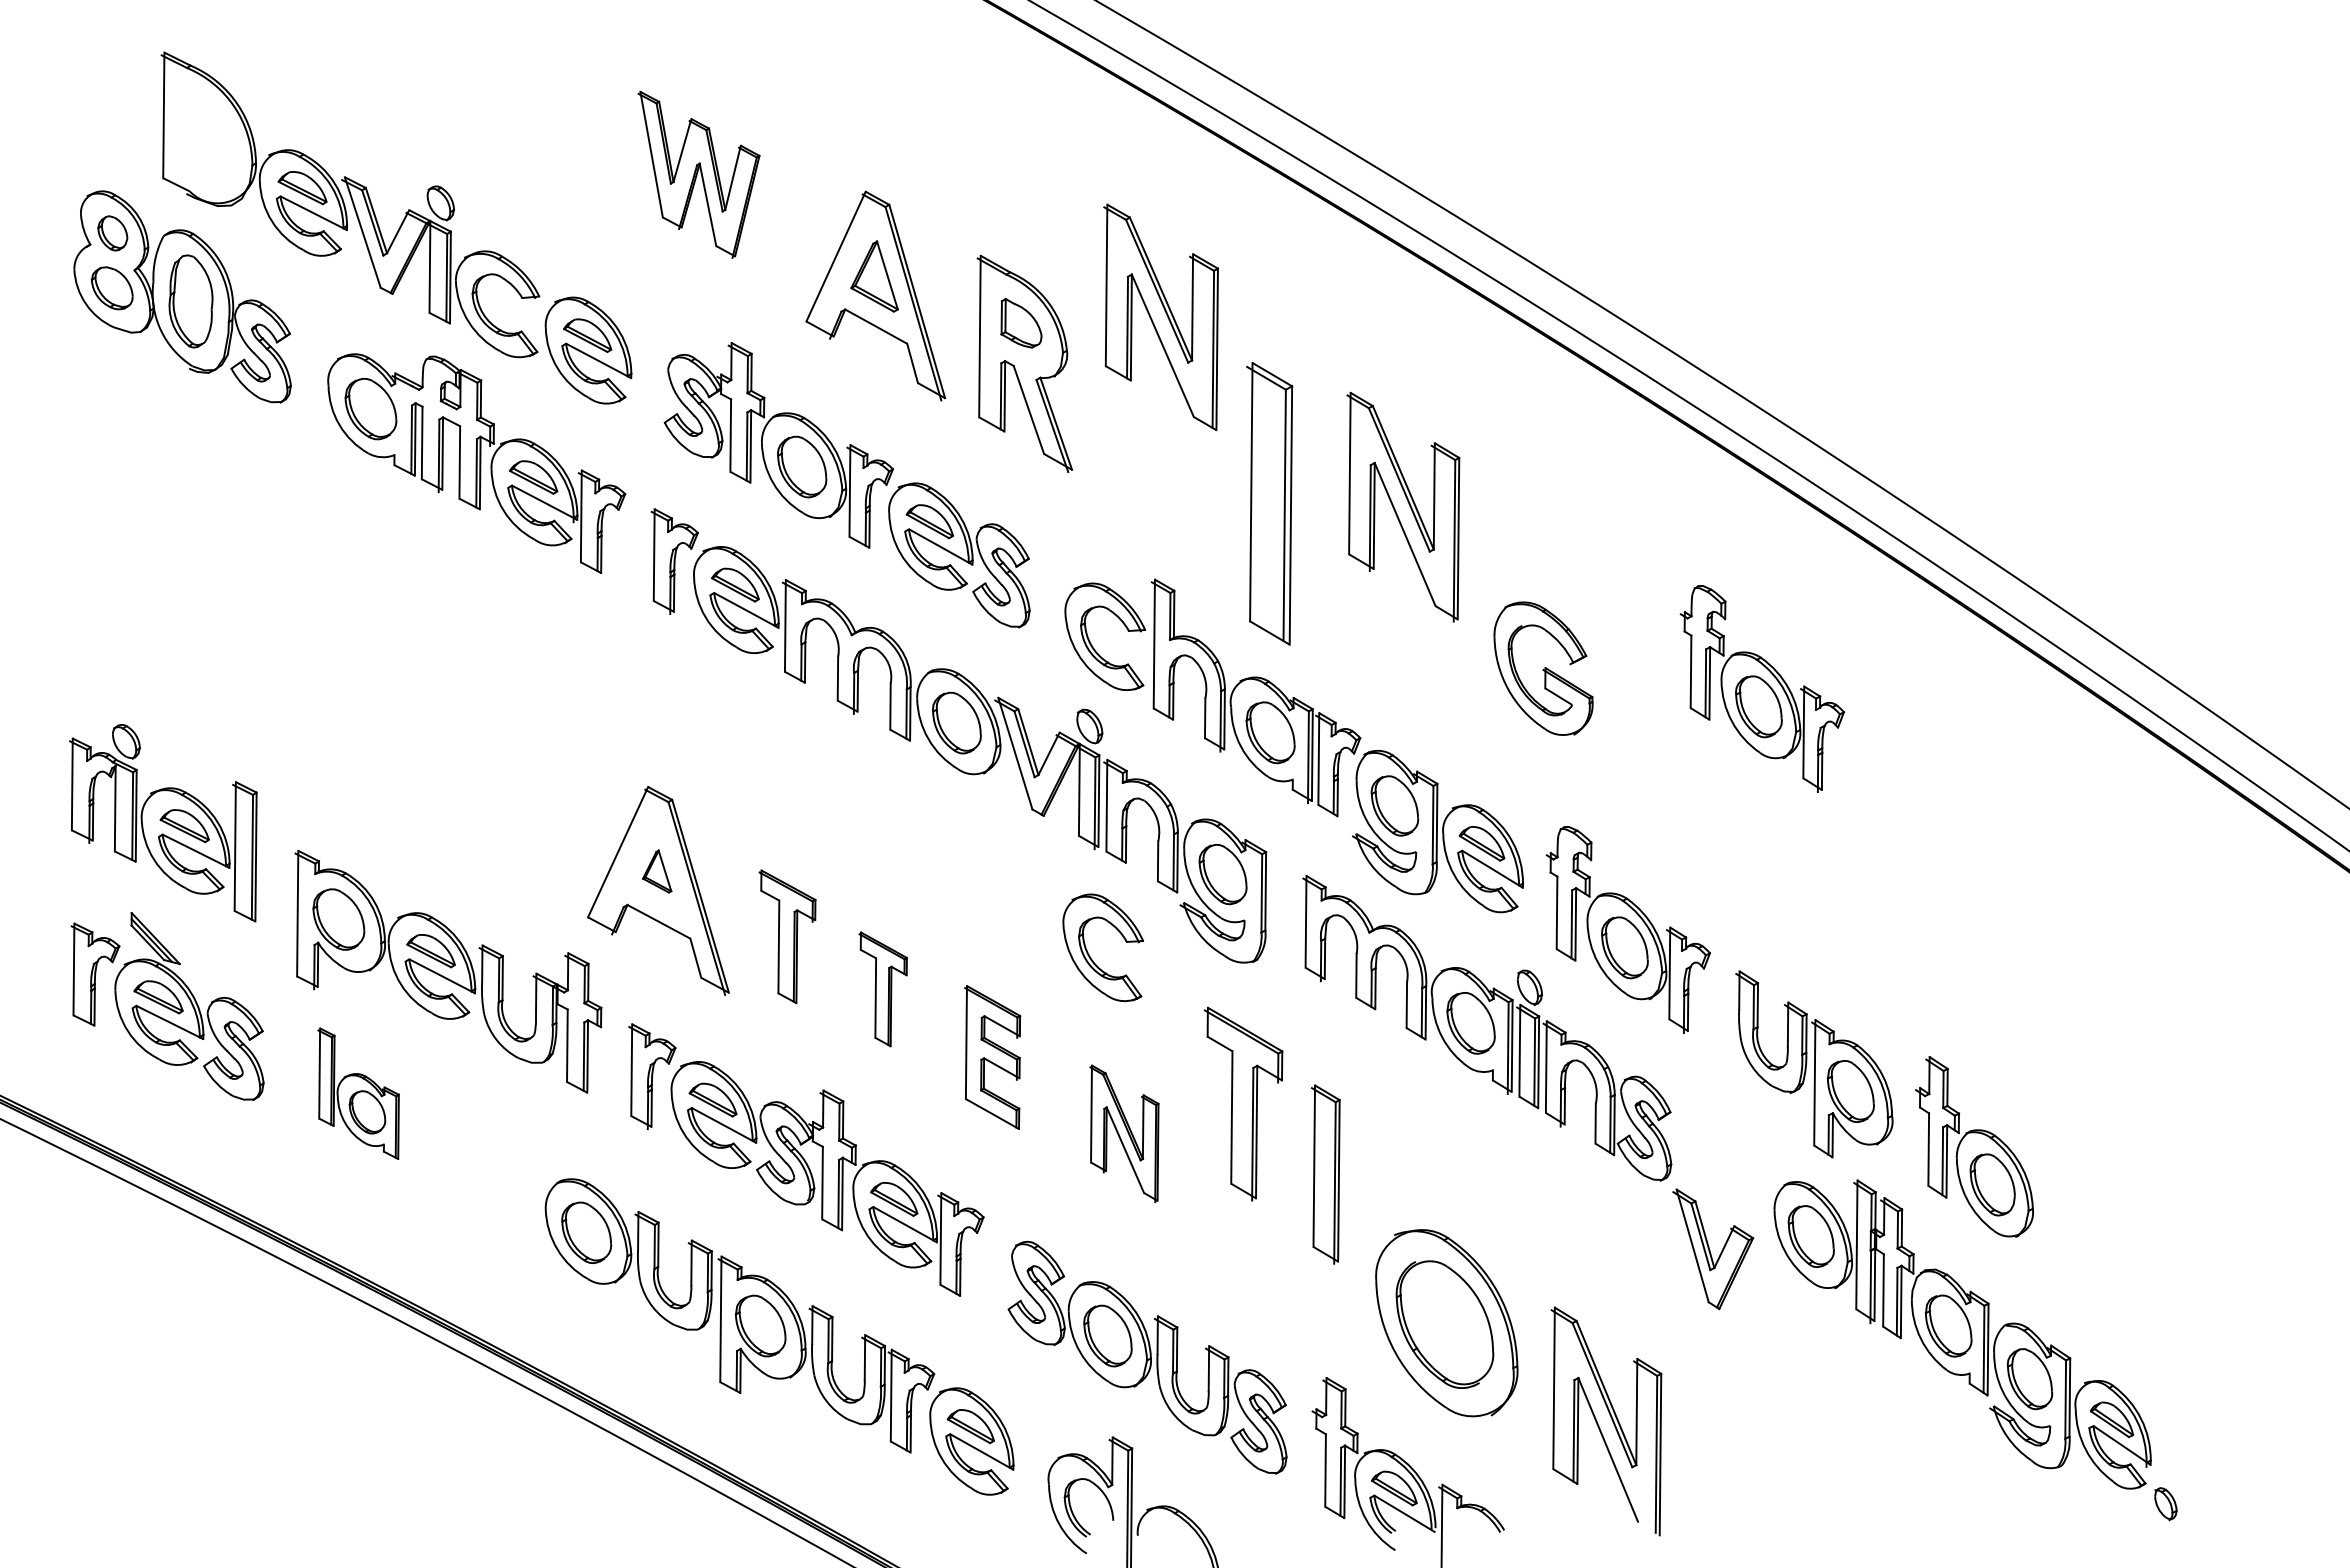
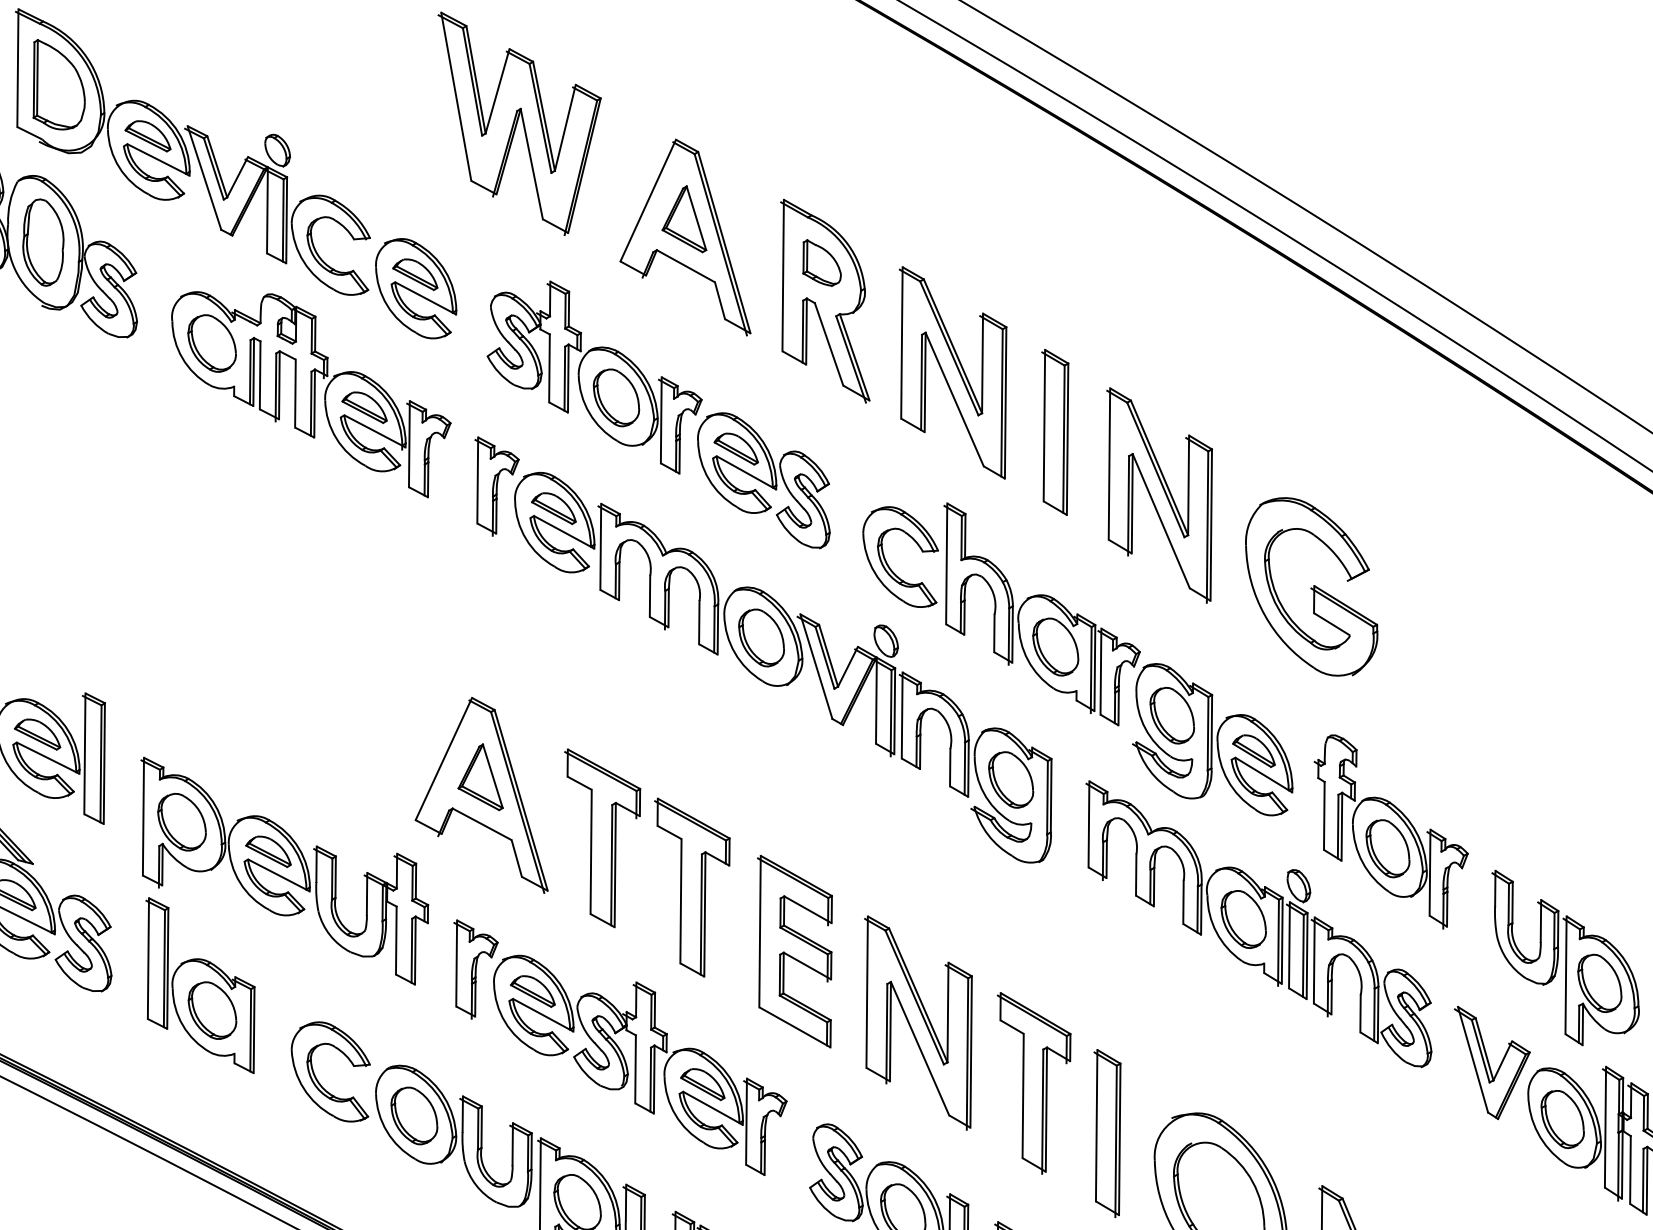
part: (207, 132) -> (58, 84), added
part: (698, 174) -> (519, 123), size x1.43
part: (1160, 316) -> (952, 372), moved
part: (1270, 503) -> (1055, 432), size x0.62
part: (1403, 507) -> (1159, 495), moved
part: (1543, 668) -> (1311, 586), size x1.43
part: (1761, 688) -> (1516, 605), removed
part: (656, 871) -> (479, 777), size x1.67
part: (787, 936) -> (602, 838), size x1.43
part: (1089, 954) -> (885, 854), removed
part: (882, 989) -> (691, 887), size x1.67
part: (992, 1057) -> (794, 951), size x1.43
part: (358, 1093) -> (200, 985), size x1.43
part: (1243, 1103) -> (1034, 1082), moved
part: (1124, 1133) -> (918, 1022), size x1.67
part: (1325, 1174) -> (1107, 1133), moved
part: (483, 1193) -> (317, 1079), added
part: (1713, 1249) -> (1492, 1063), moved

